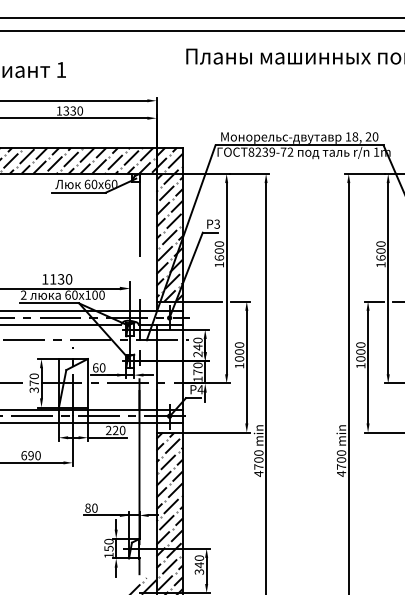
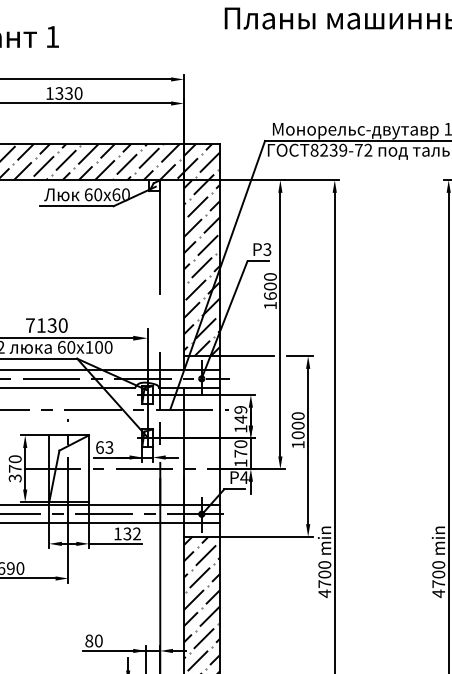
text: (45, 279) -> (30, 325), 1130 -> 7130
text: (197, 347) -> (240, 419), 240 -> 149
text: (102, 367) -> (109, 447), 60 -> 63
text: (115, 430) -> (127, 533), 220 -> 132

